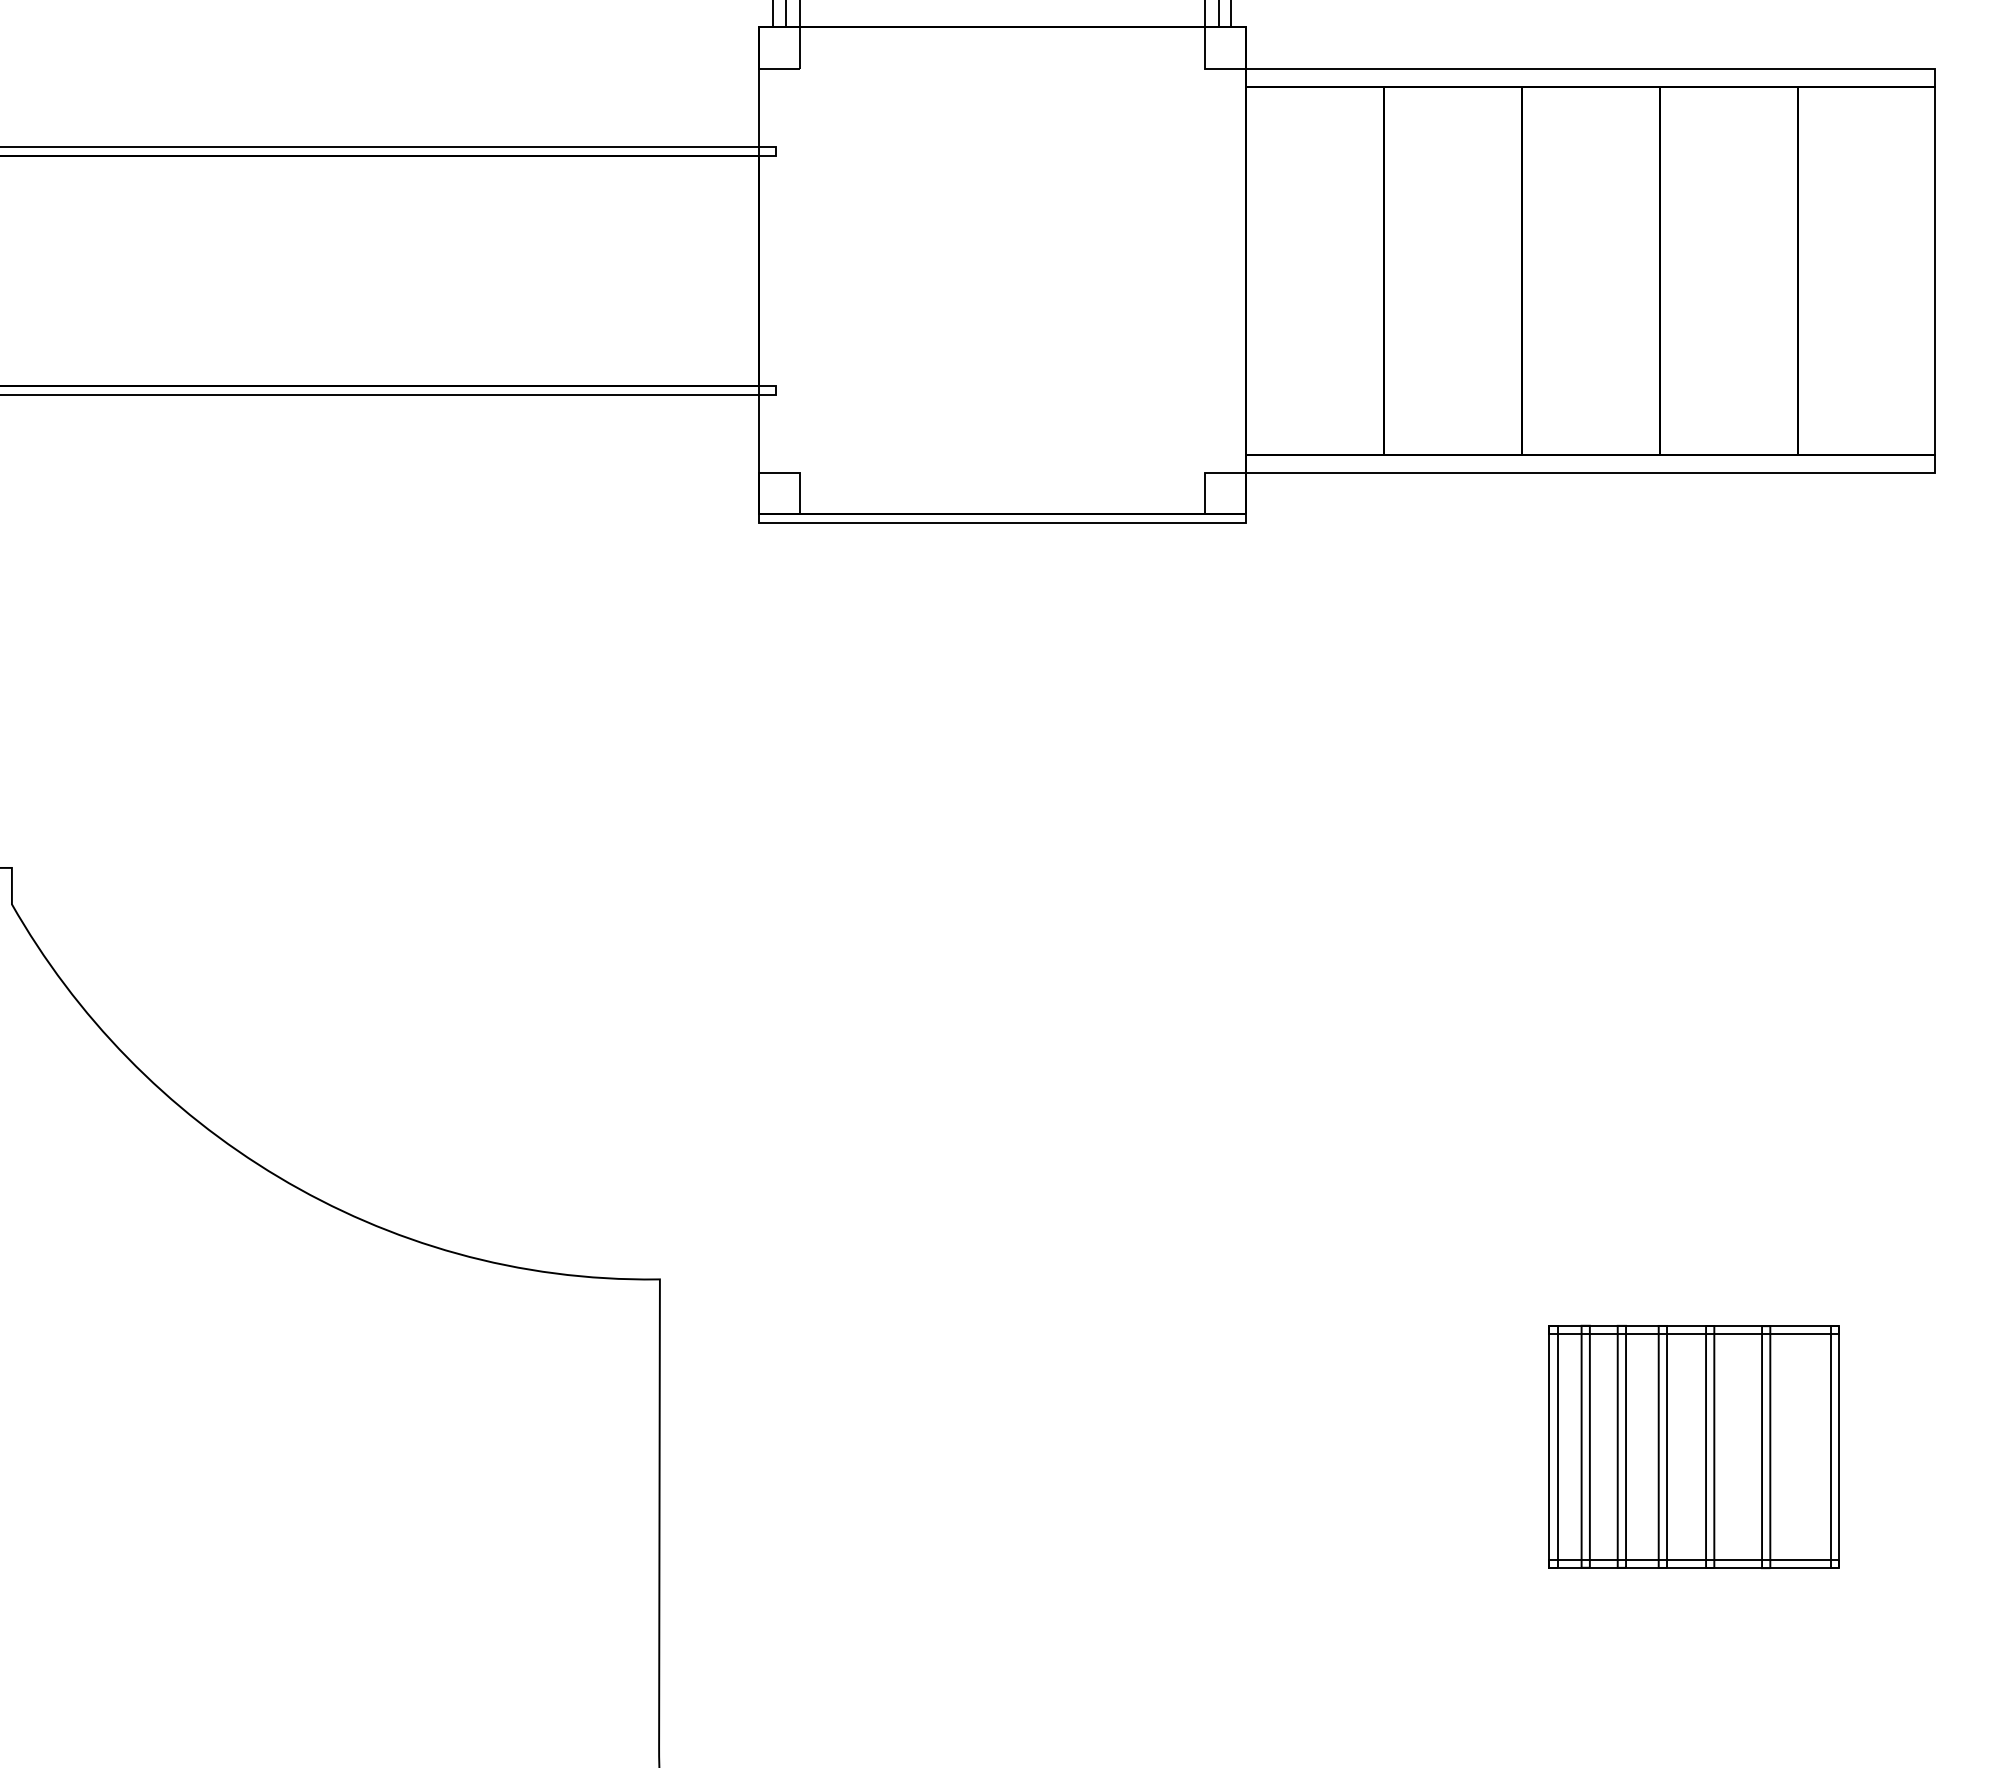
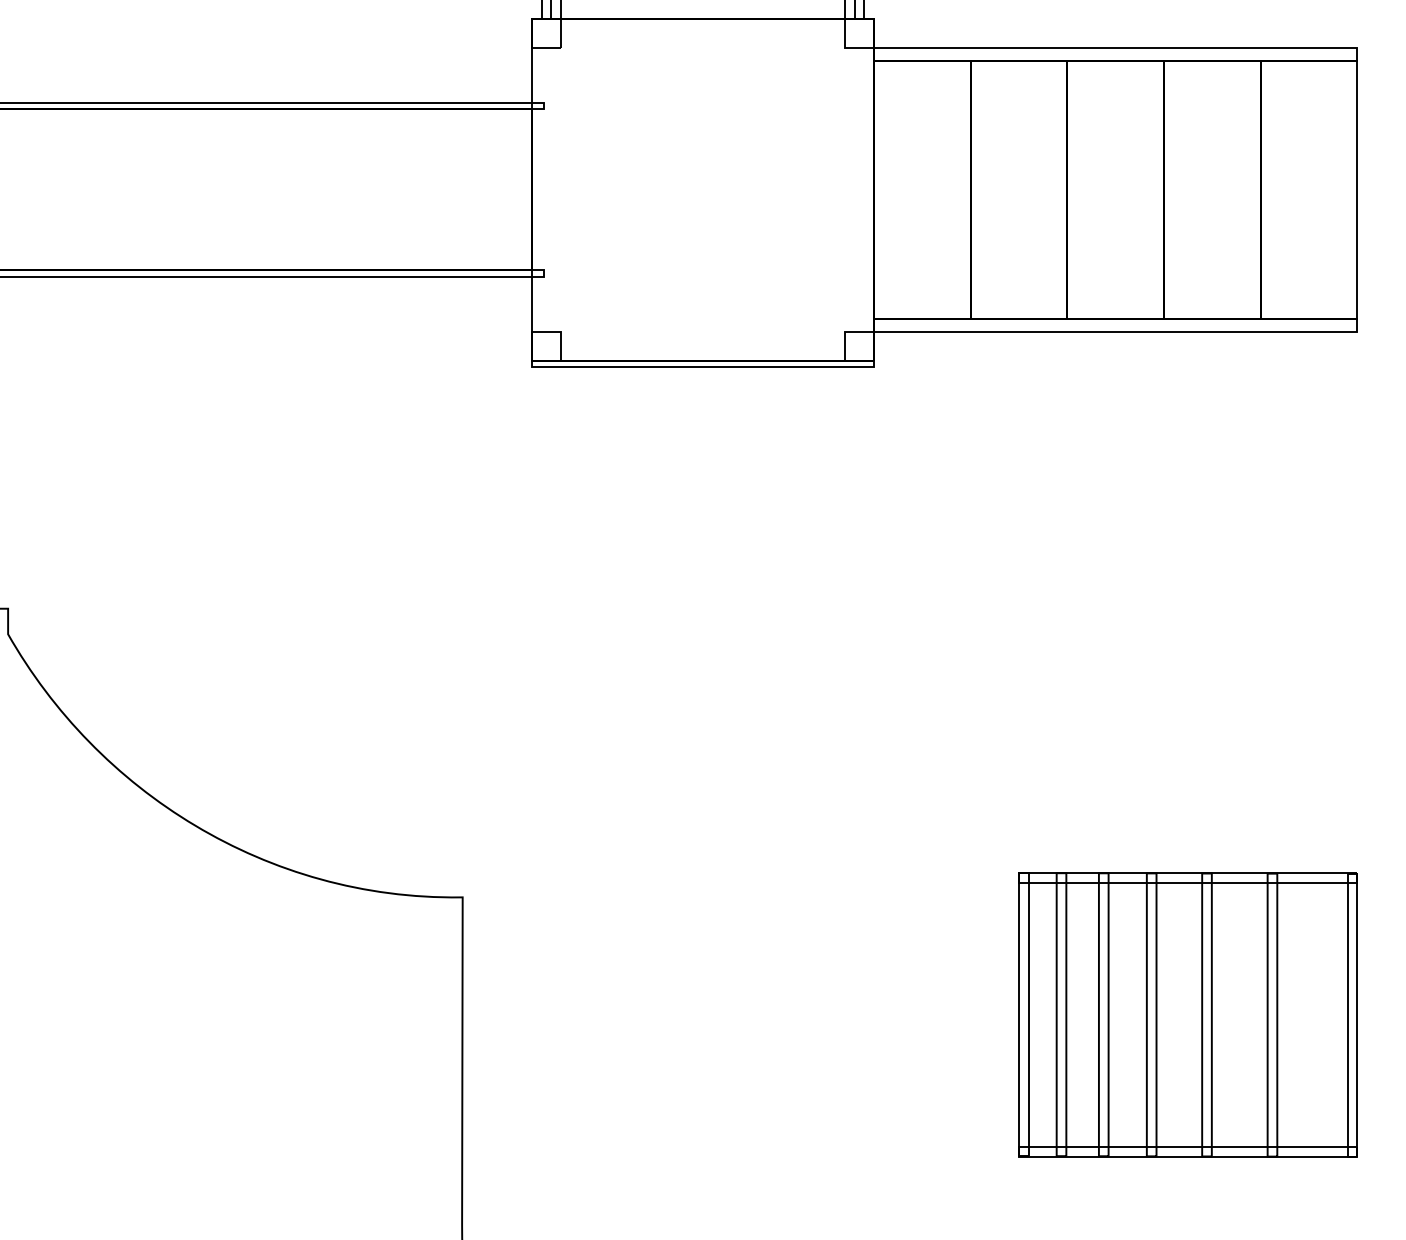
part: (1693, 1446) -> (1187, 1014), size x1.67

